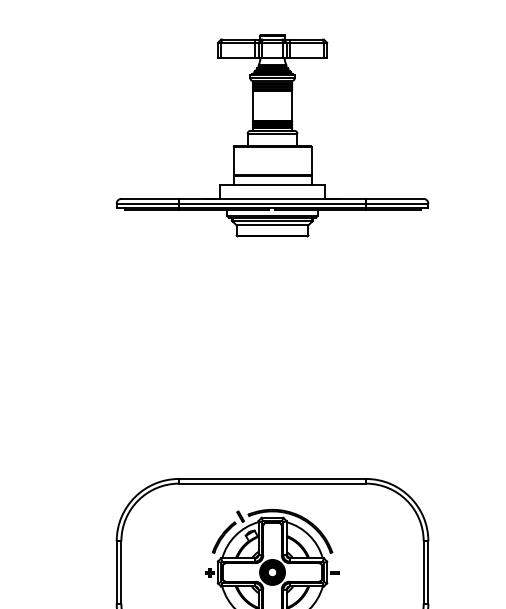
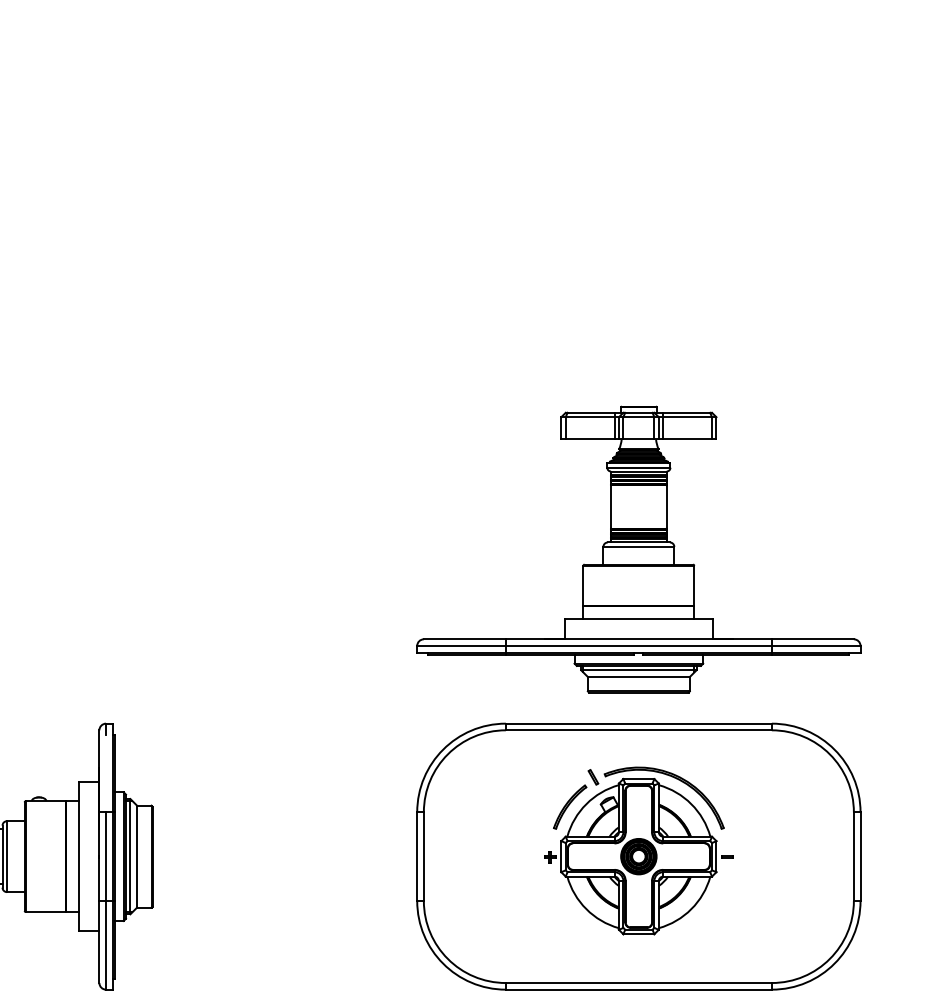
part: (272, 135) -> (638, 549), moved

